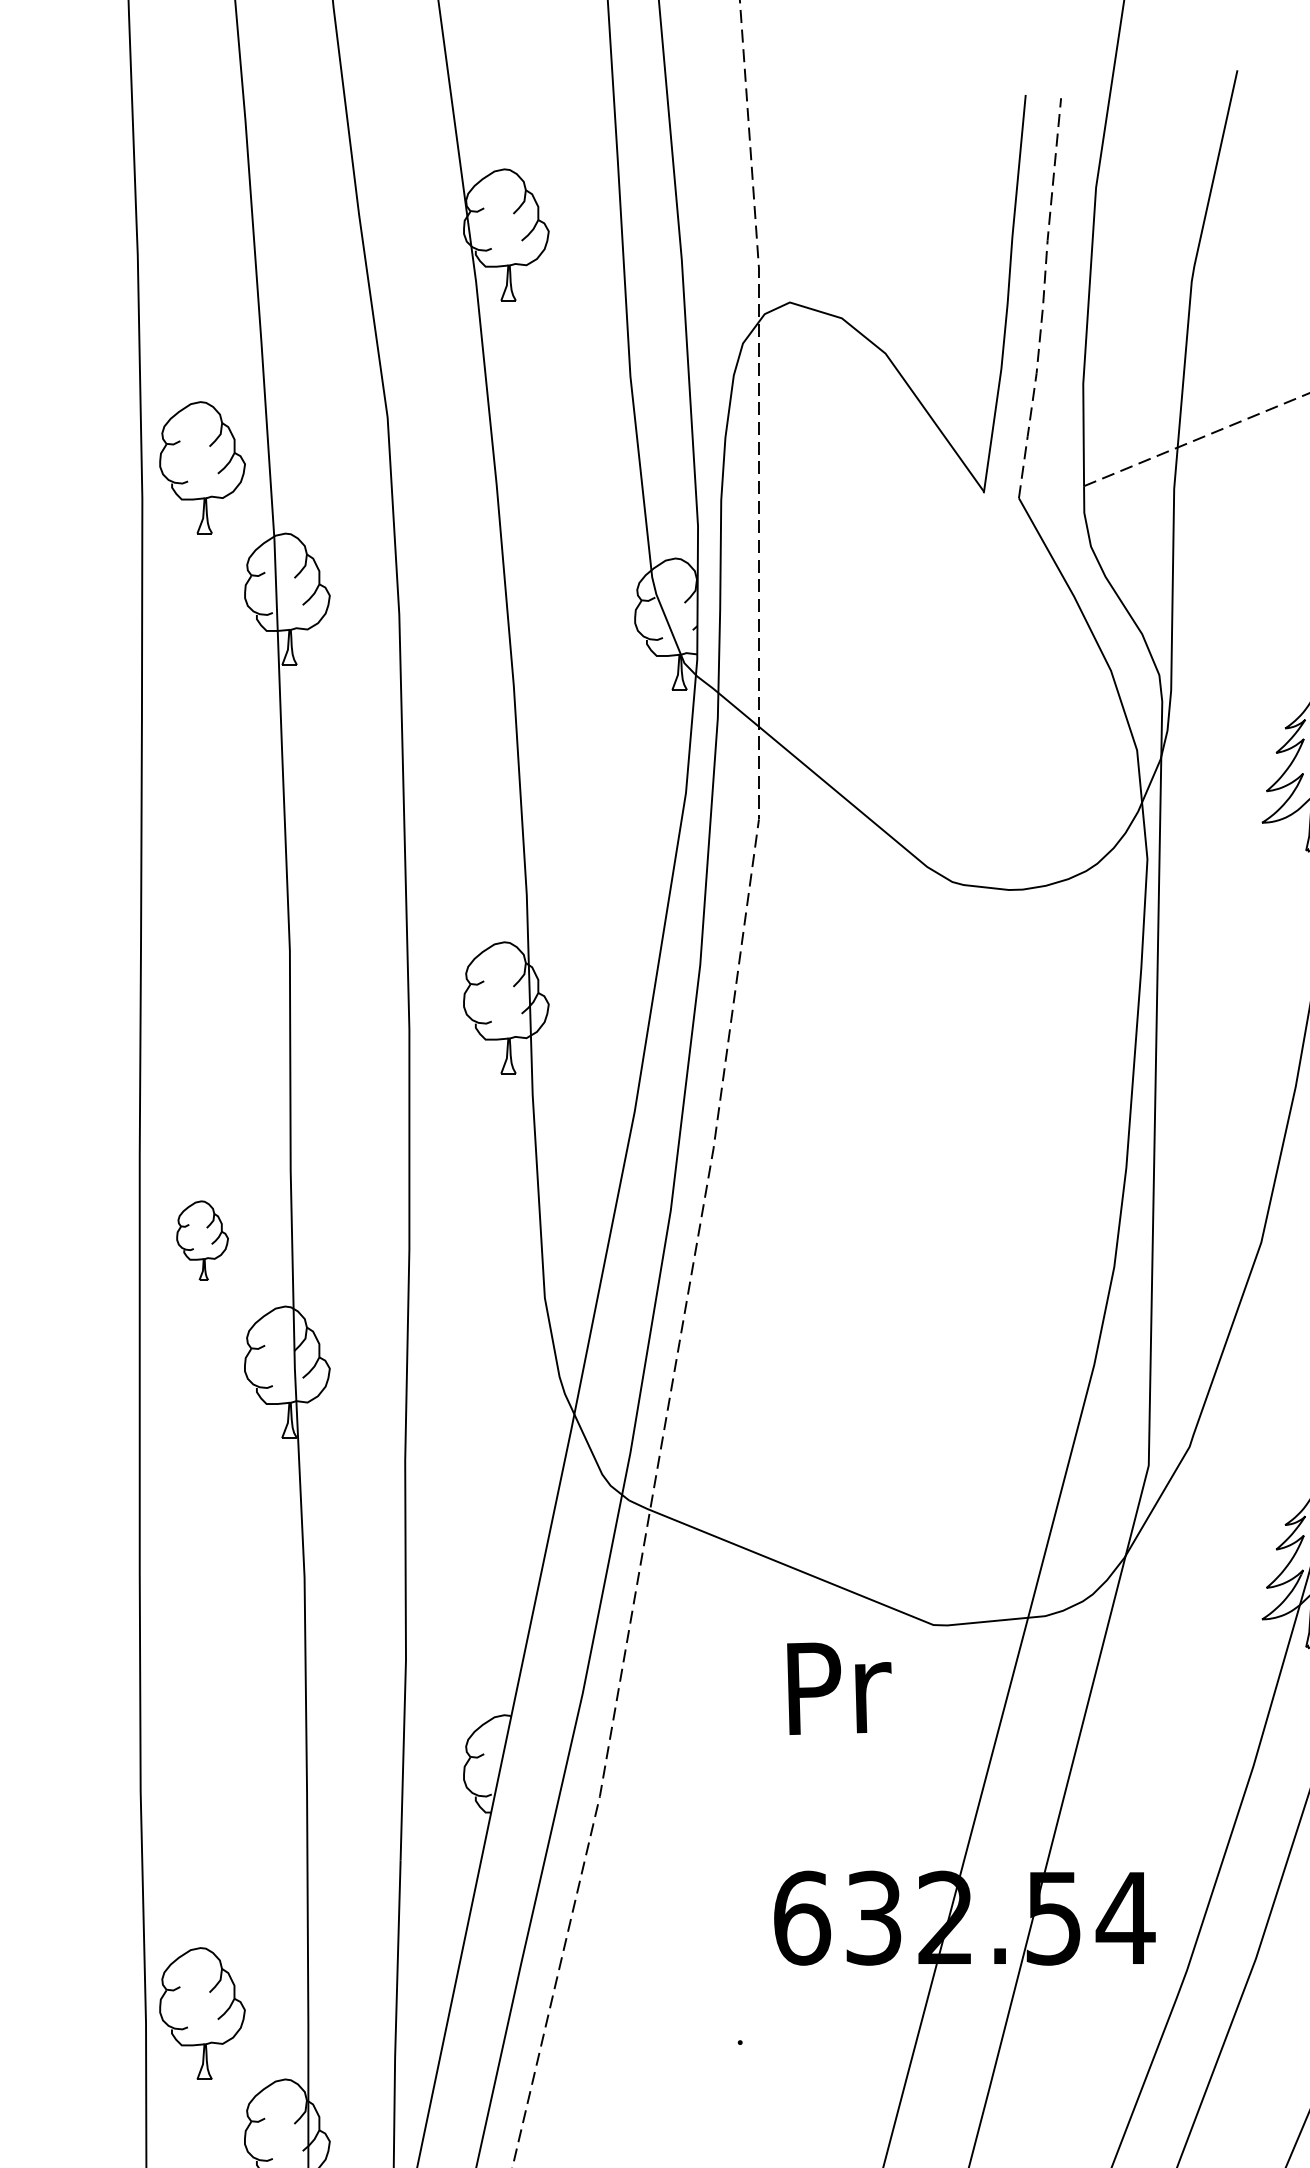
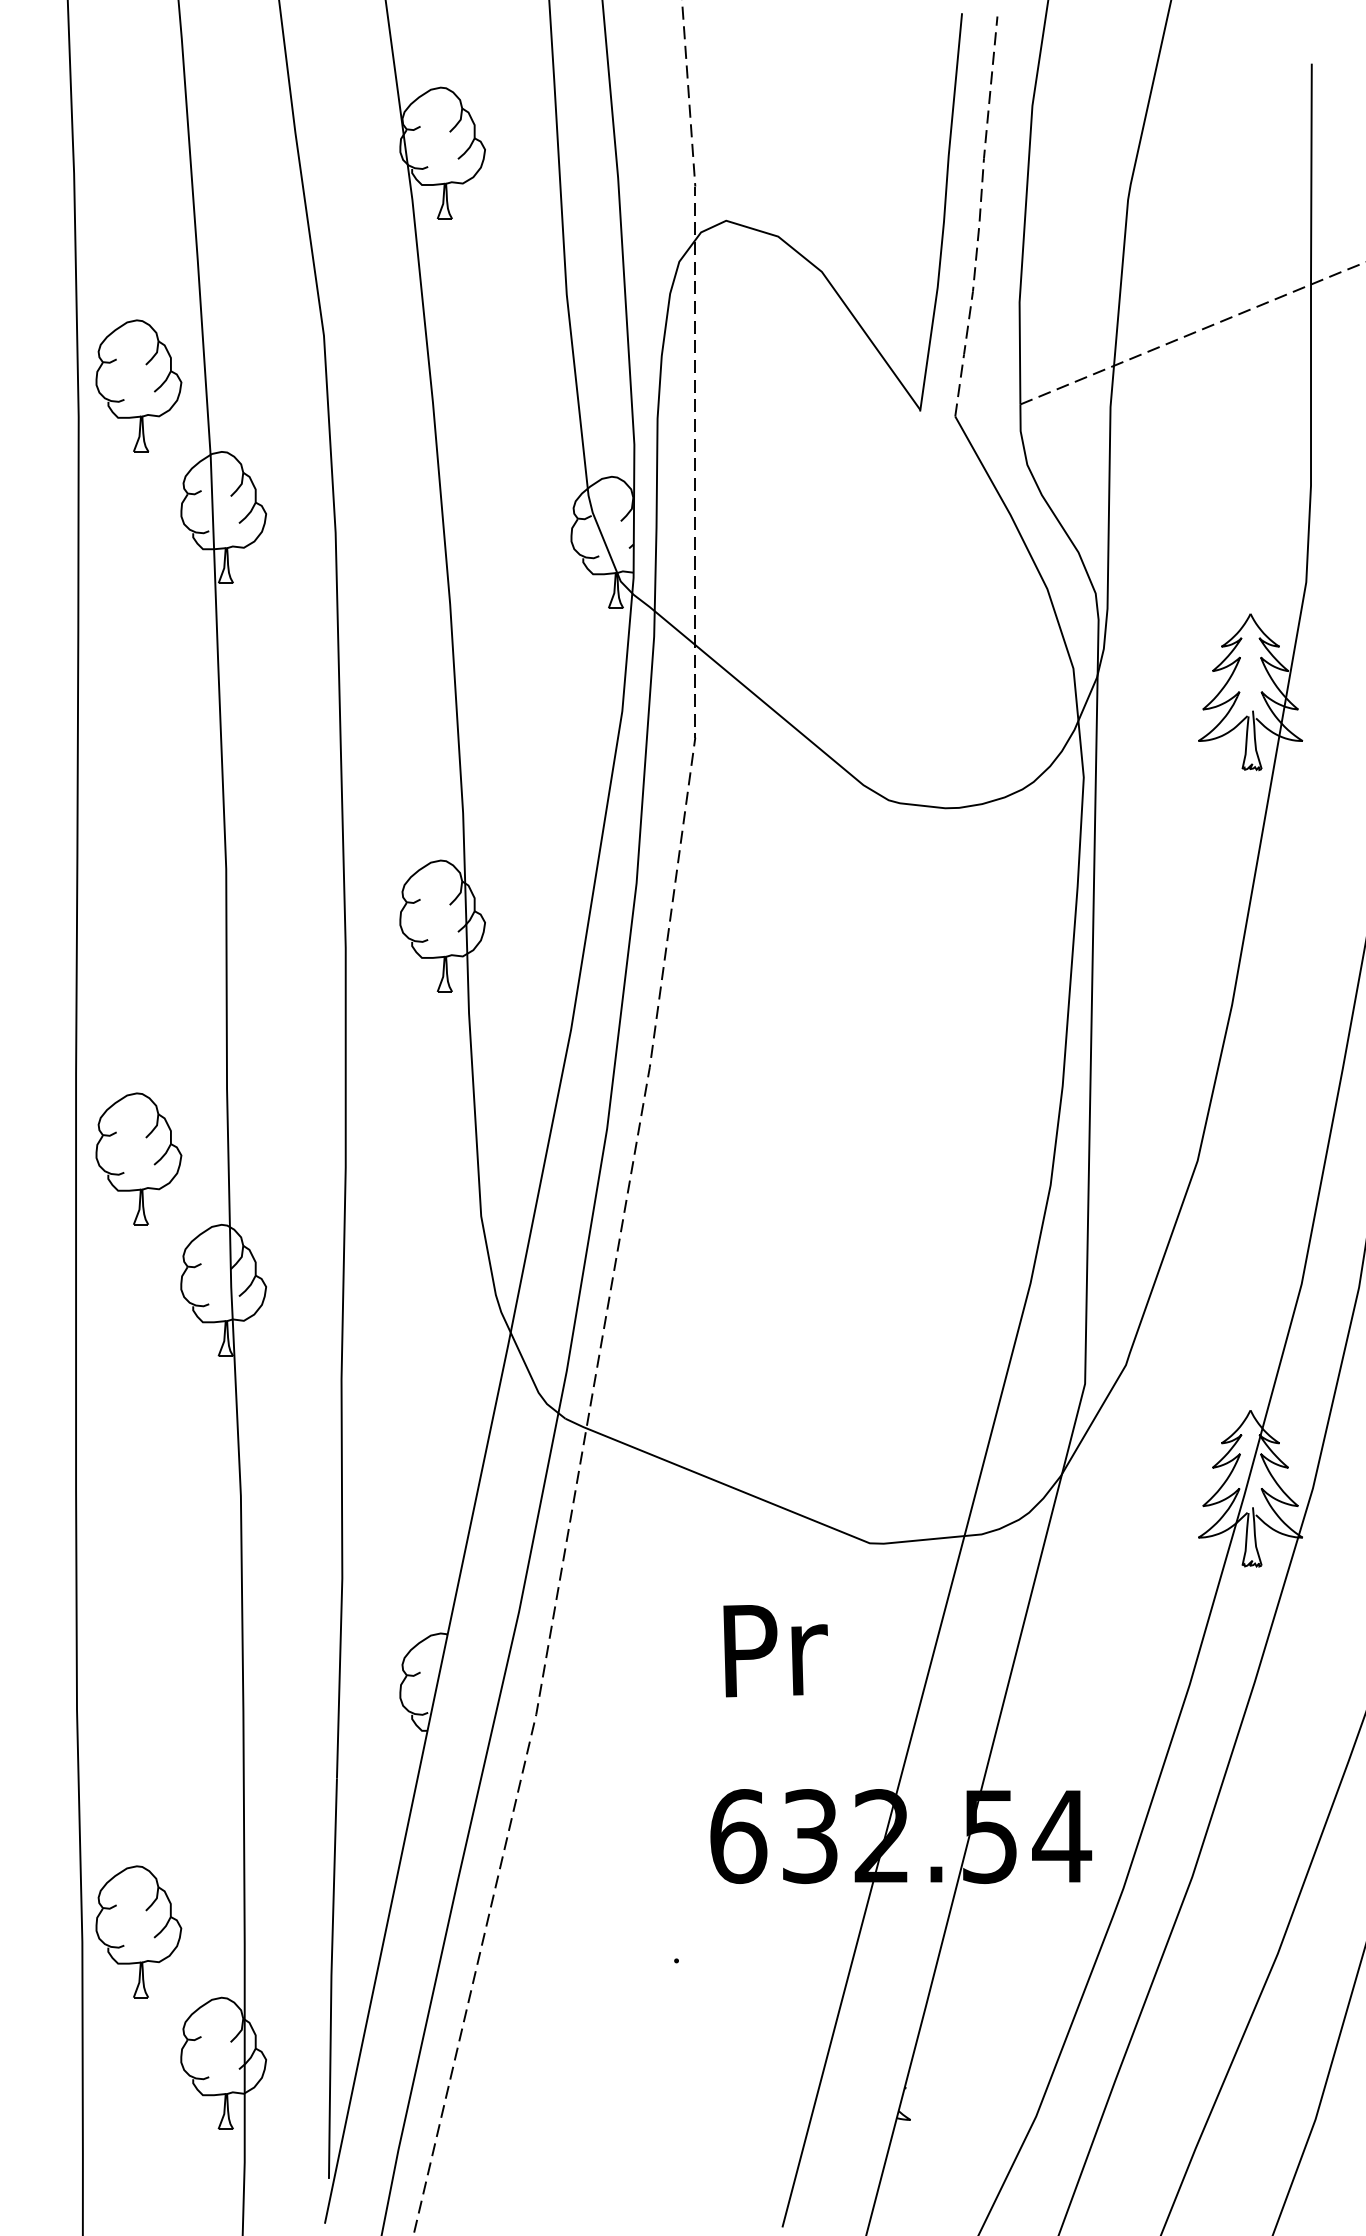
part: (202, 1240) -> (138, 1158), size x1.67
text: (839, 1689) -> (775, 1651), moved

